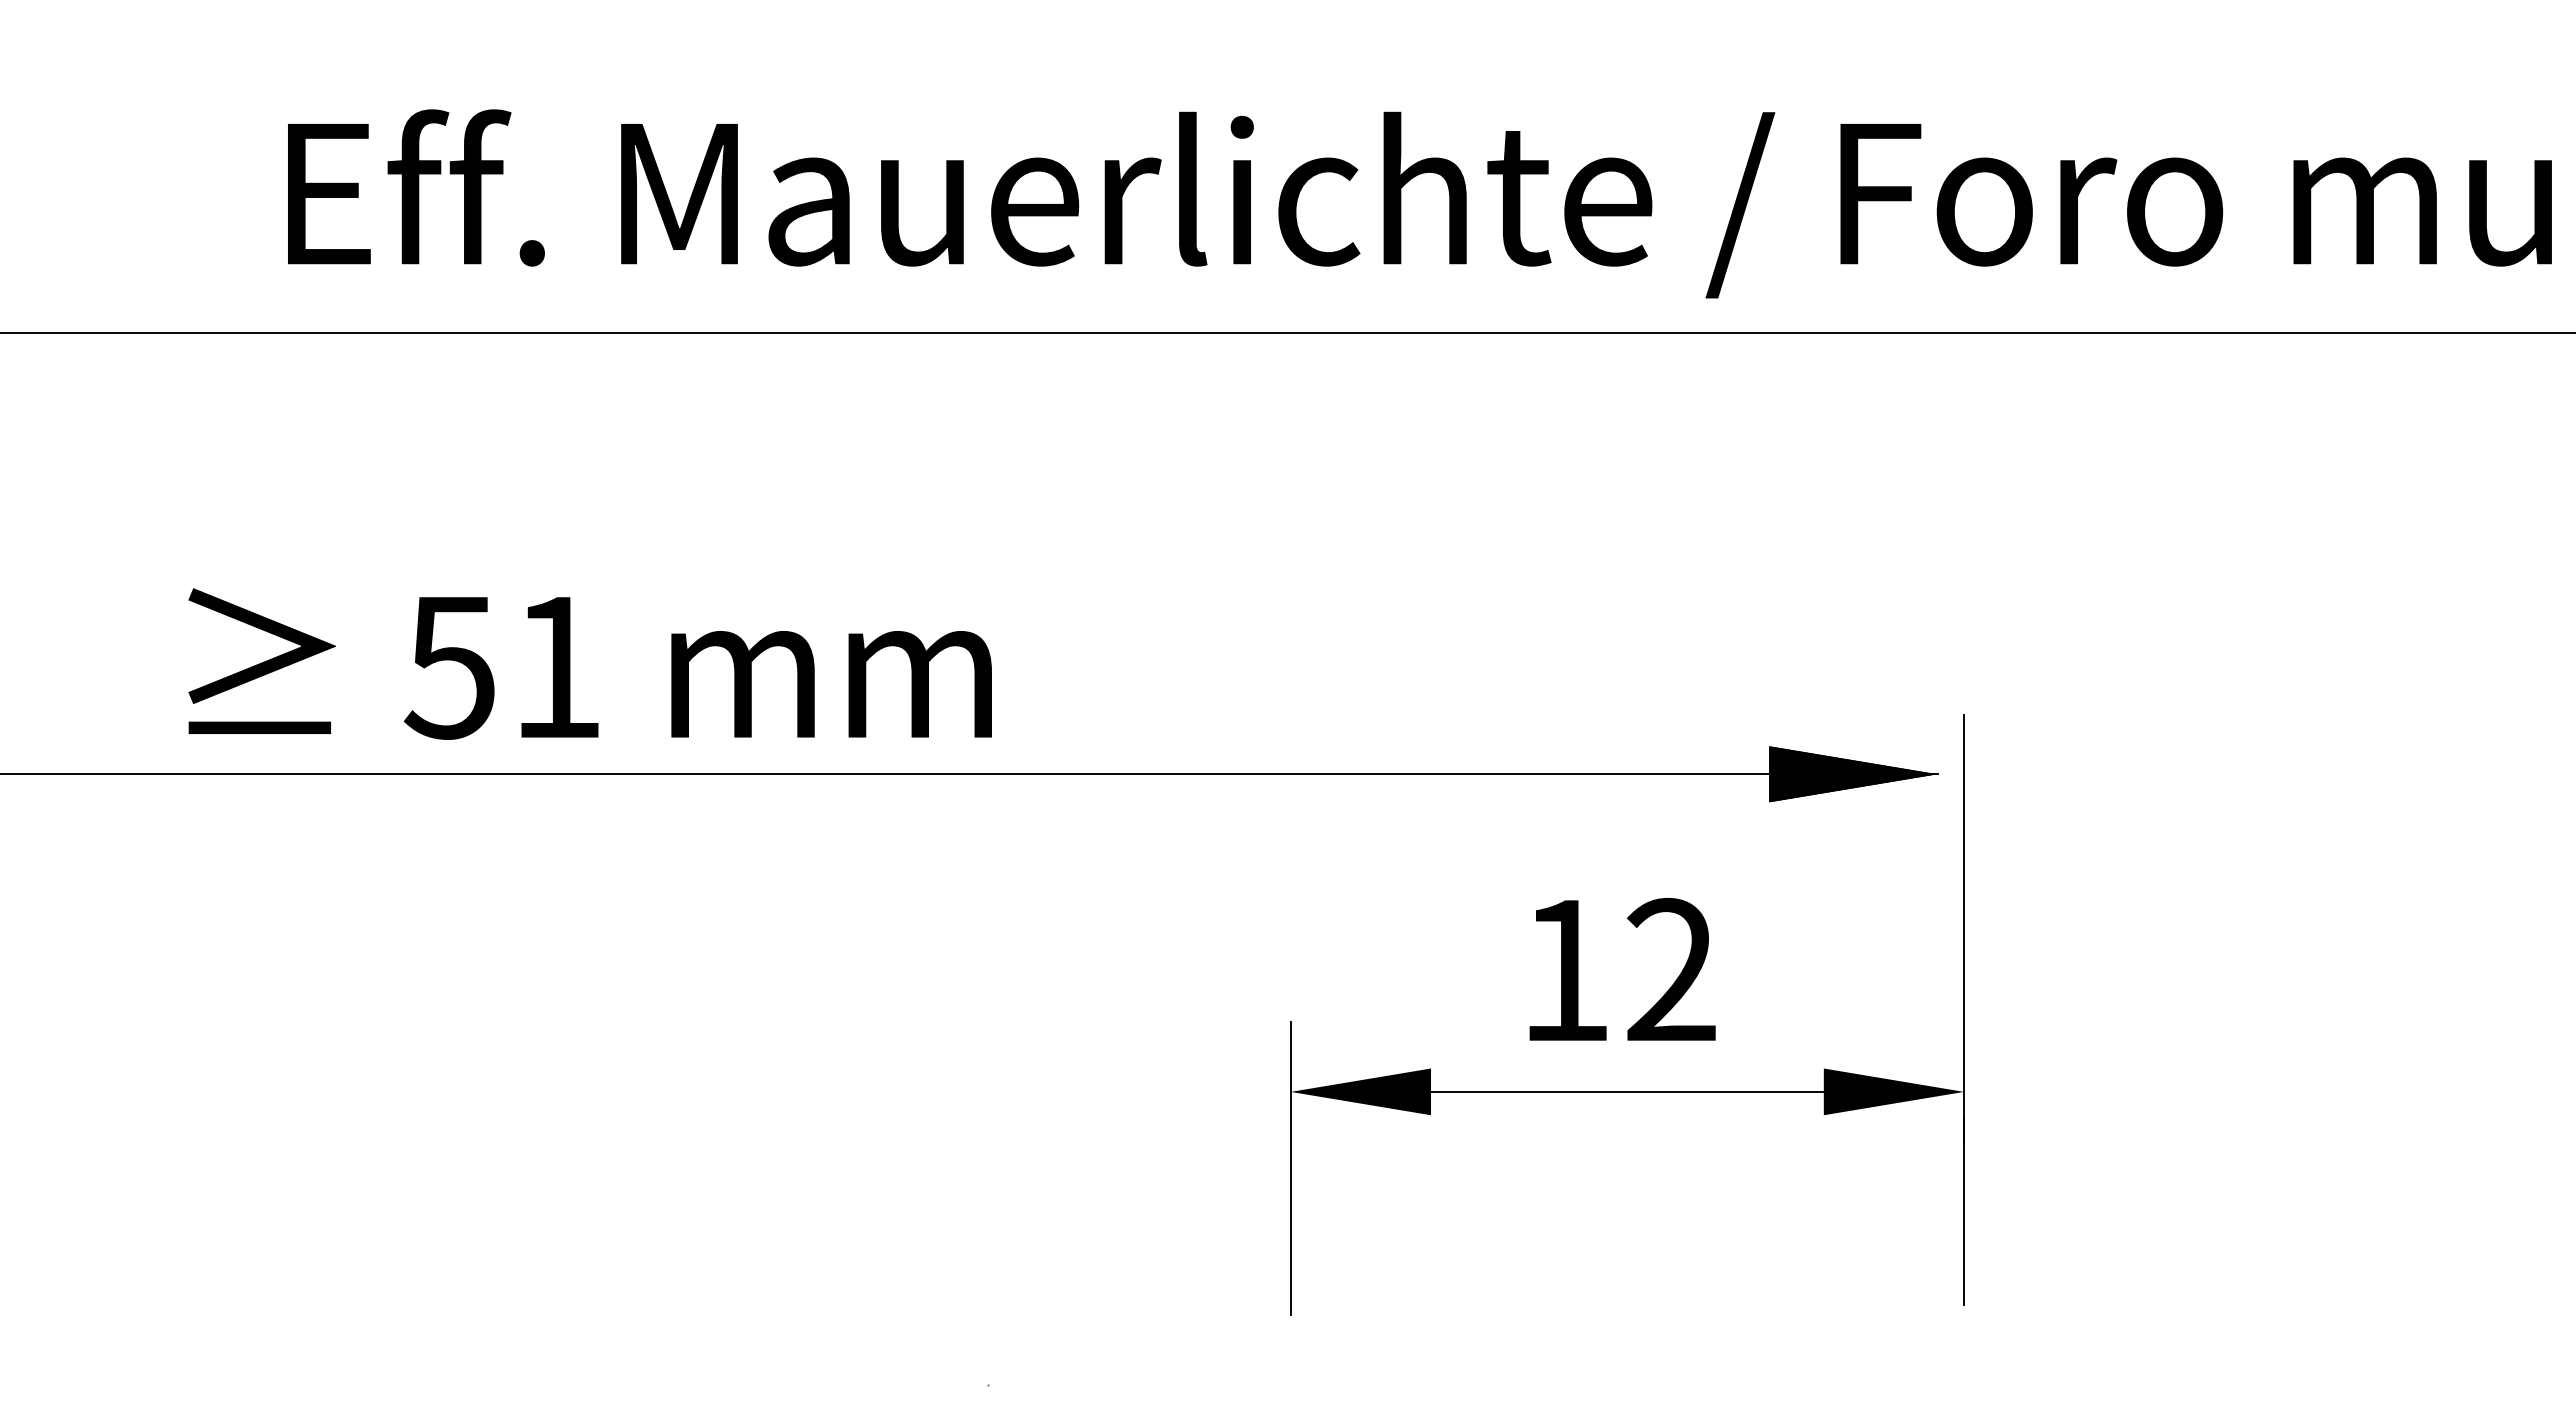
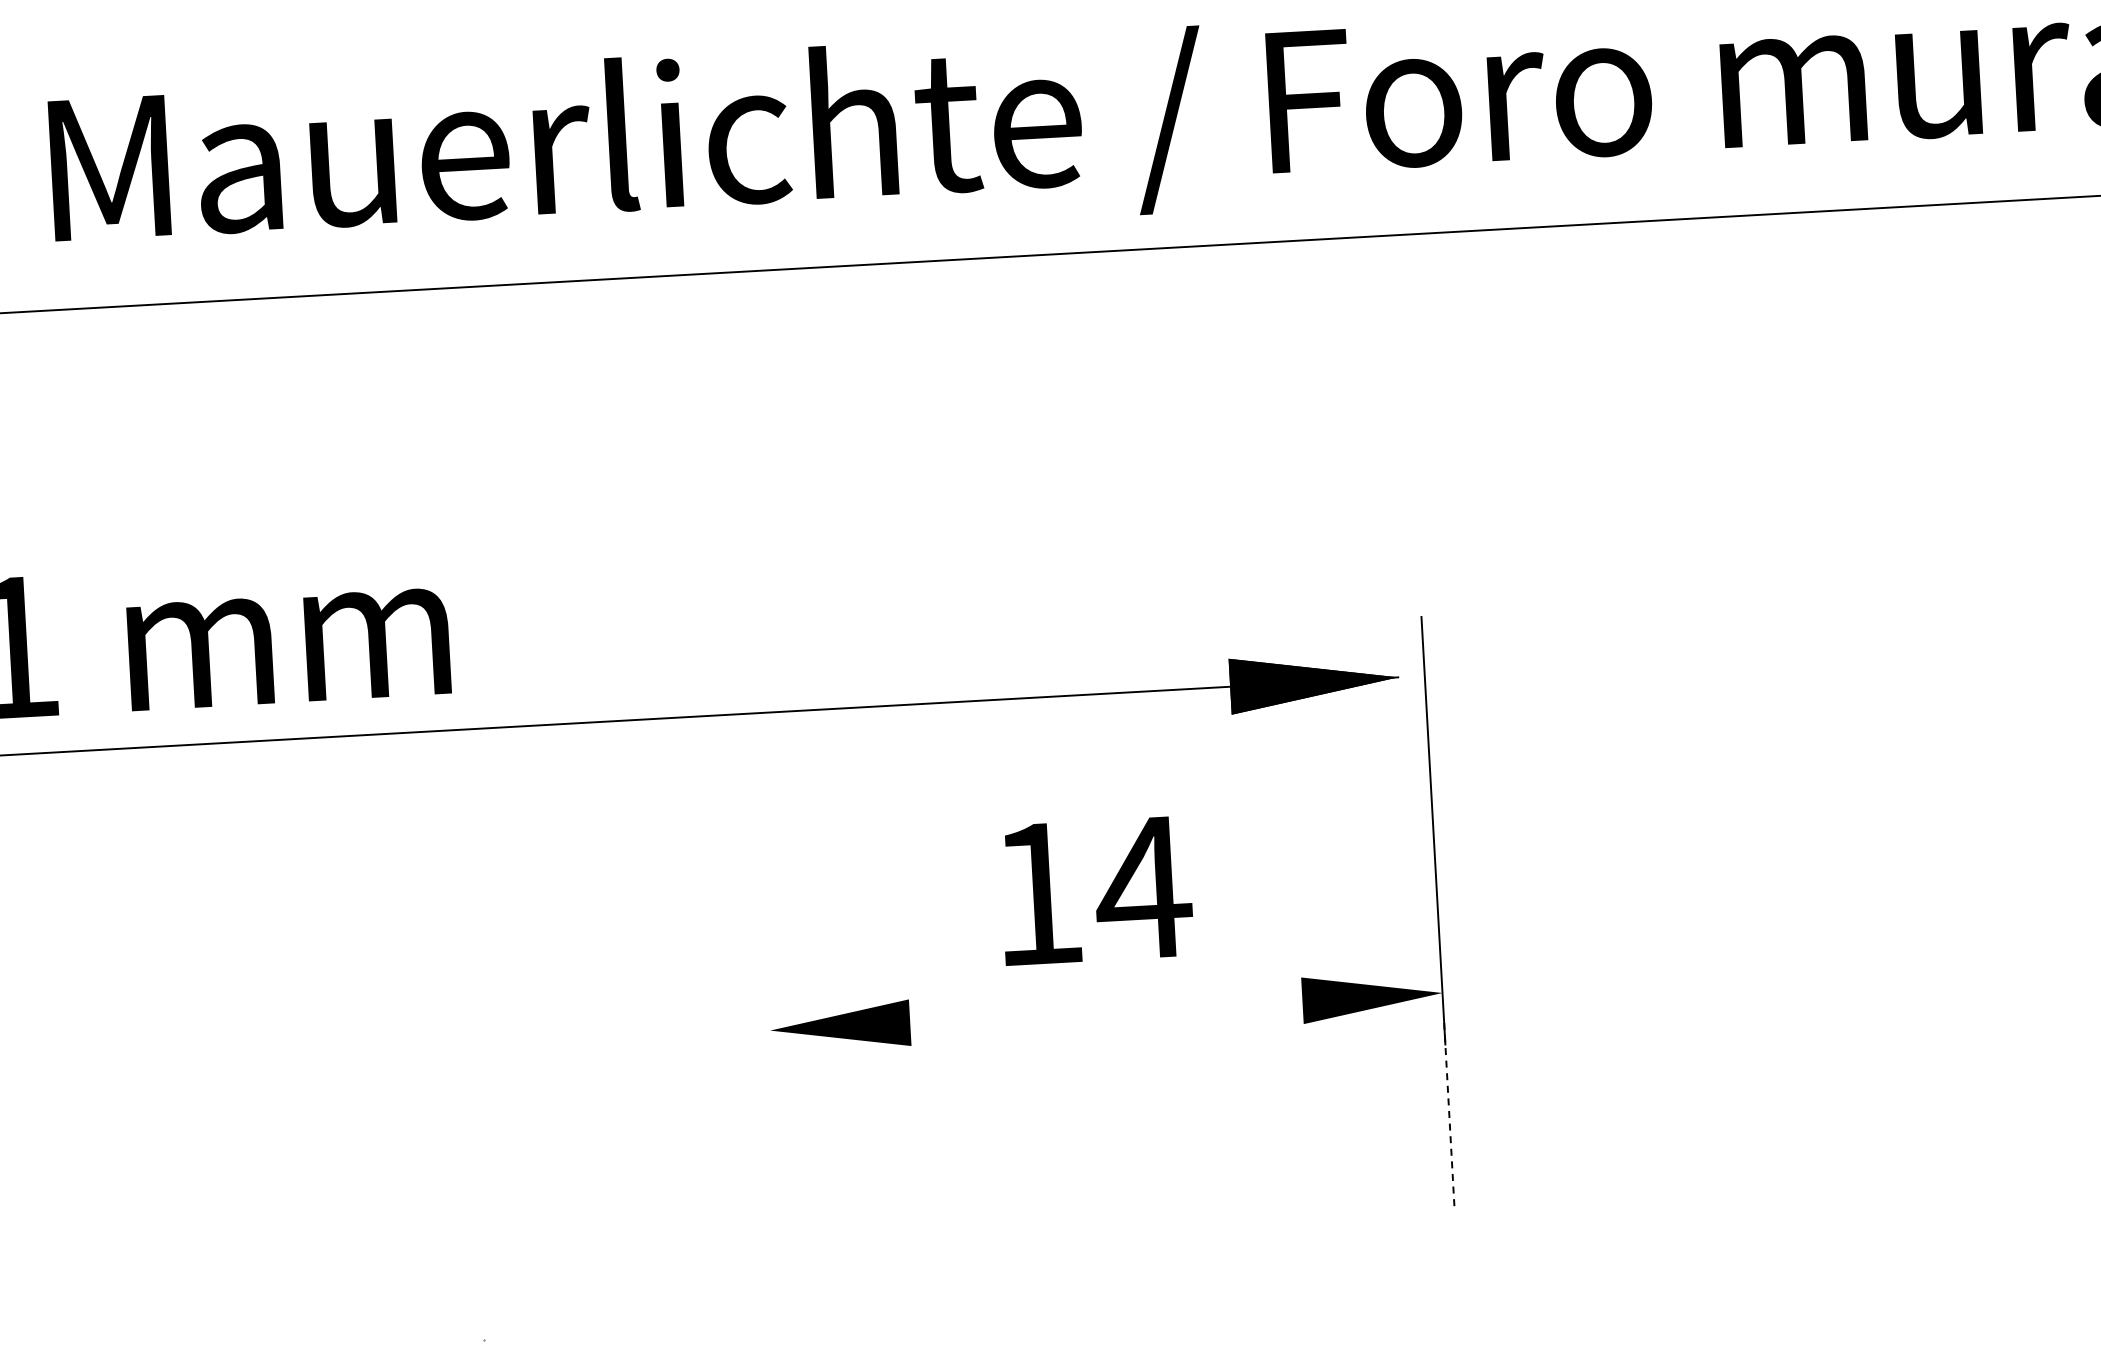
text: (1671, 968) -> (1143, 886), 12 -> 14
line: (1627, 1091) -> (1106, 1011), removed
line: (1290, 1167) -> (774, 1106), removed
line: (1964, 1211) -> (1449, 1112), solid -> dashed

